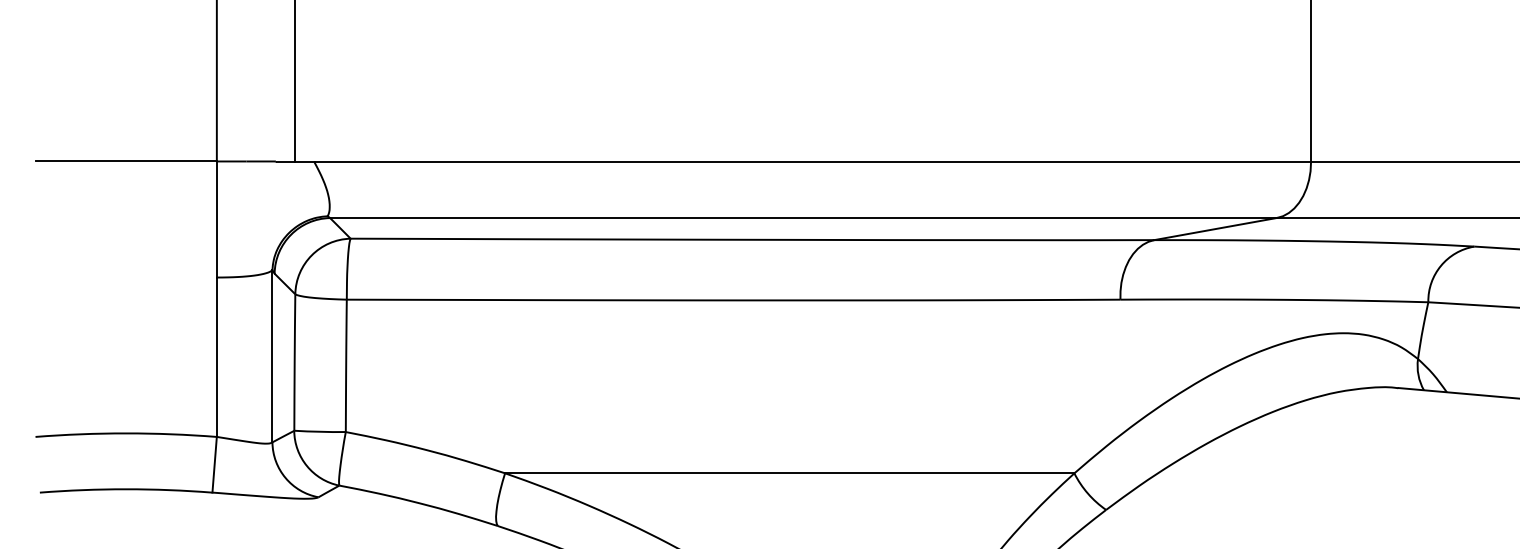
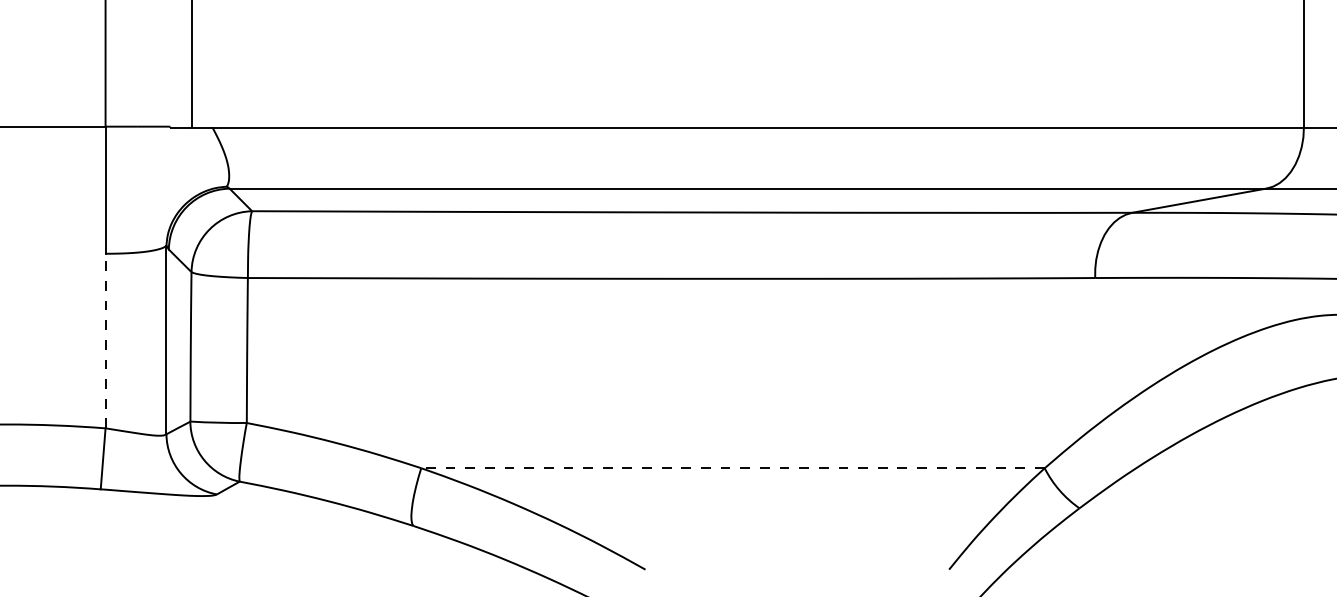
line: (216, 357) -> (105, 341), solid -> dashed
line: (789, 473) -> (732, 468), solid -> dashed

